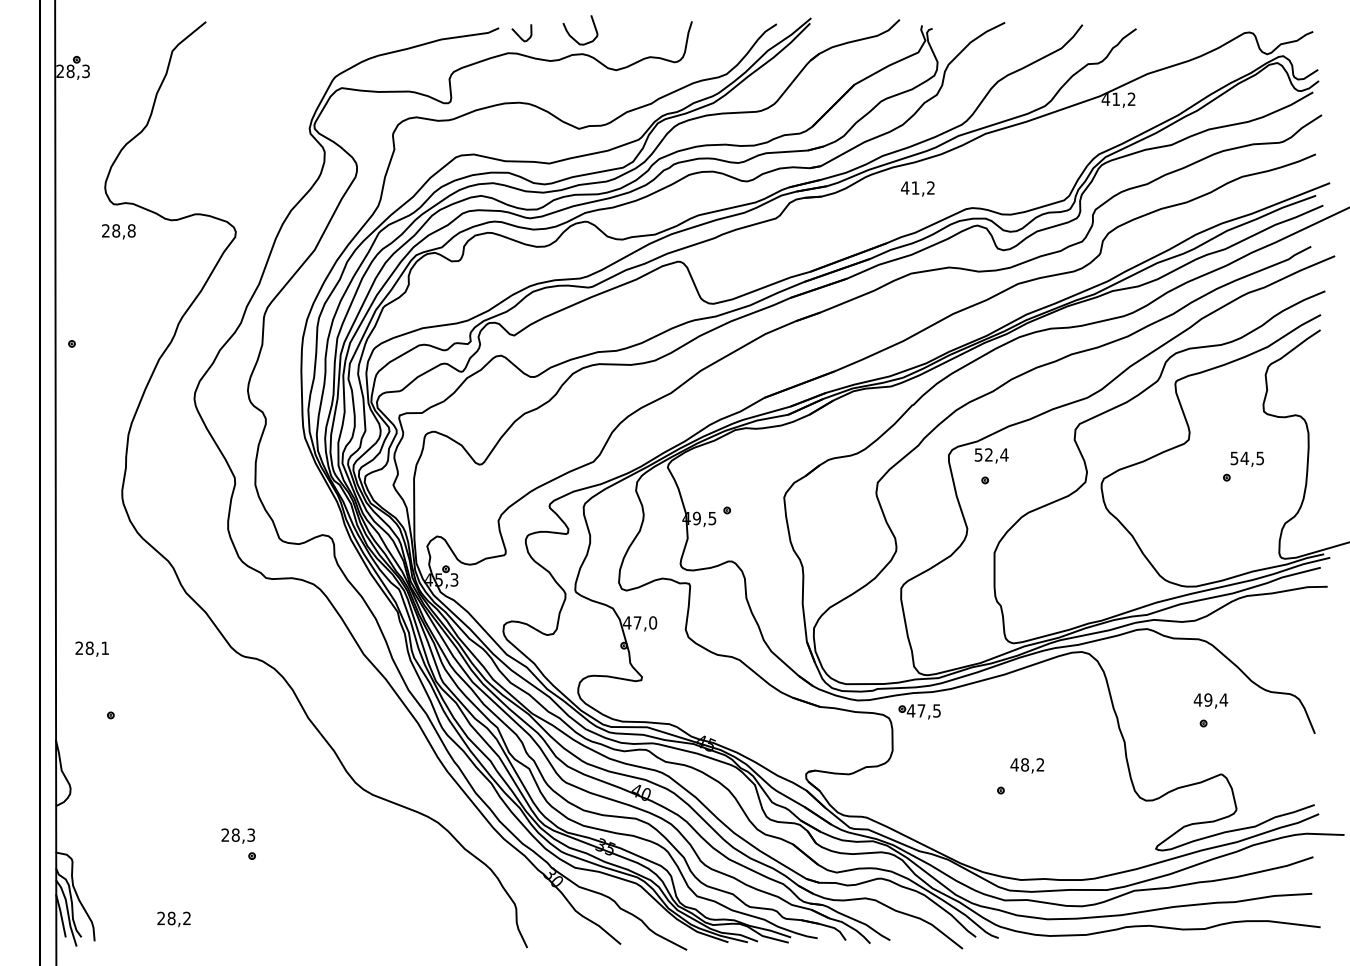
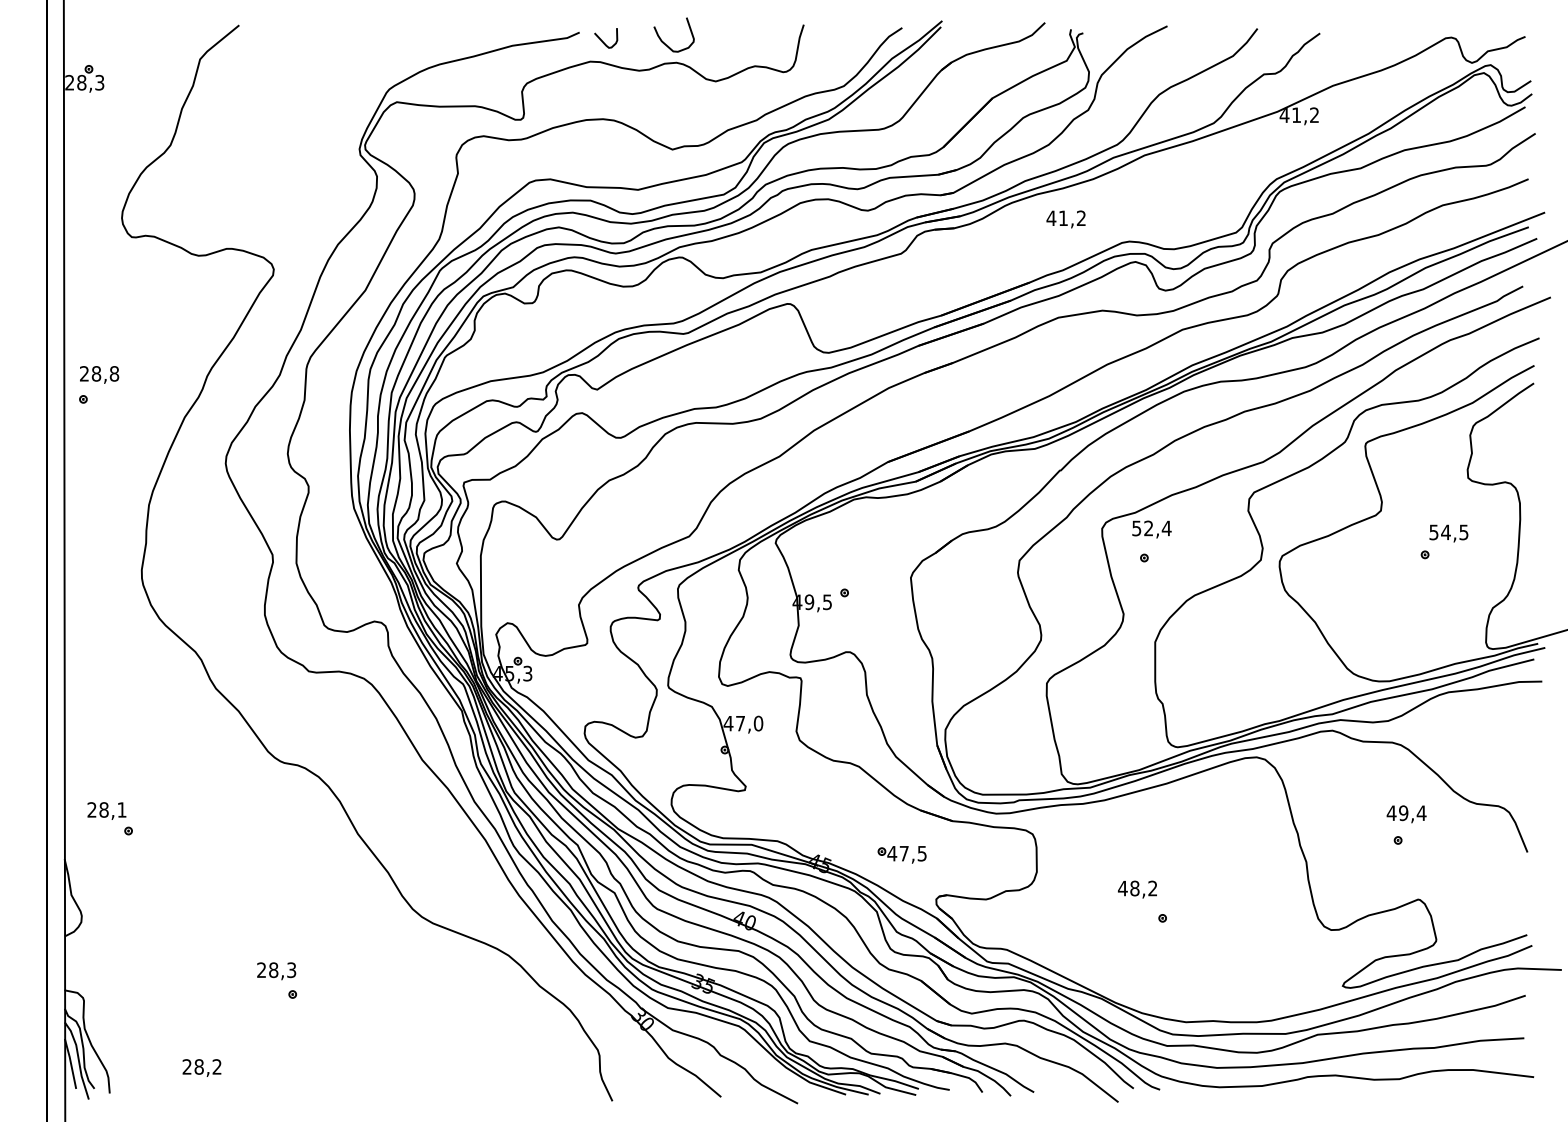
text: (118, 231) -> (99, 374), moved
text: (91, 648) -> (106, 810), moved
part: (919, 711) -> (901, 854), moved
text: (1026, 765) -> (1136, 889), moved

